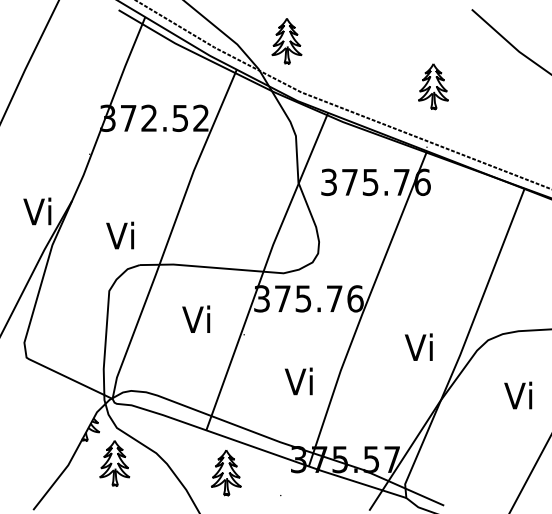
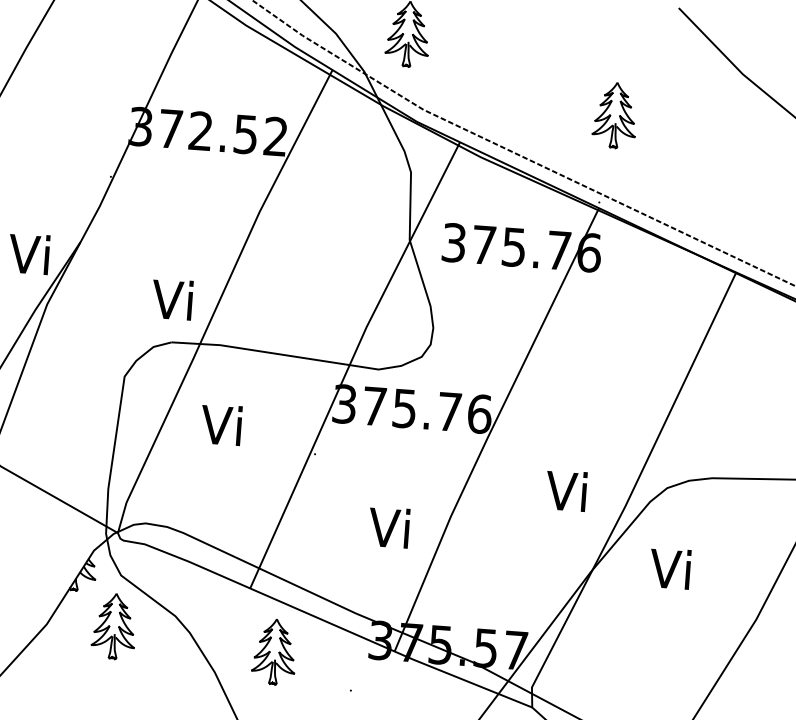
text: (119, 235) -> (171, 299), moved
text: (196, 318) -> (221, 423), moved
text: (518, 395) -> (670, 568), moved

